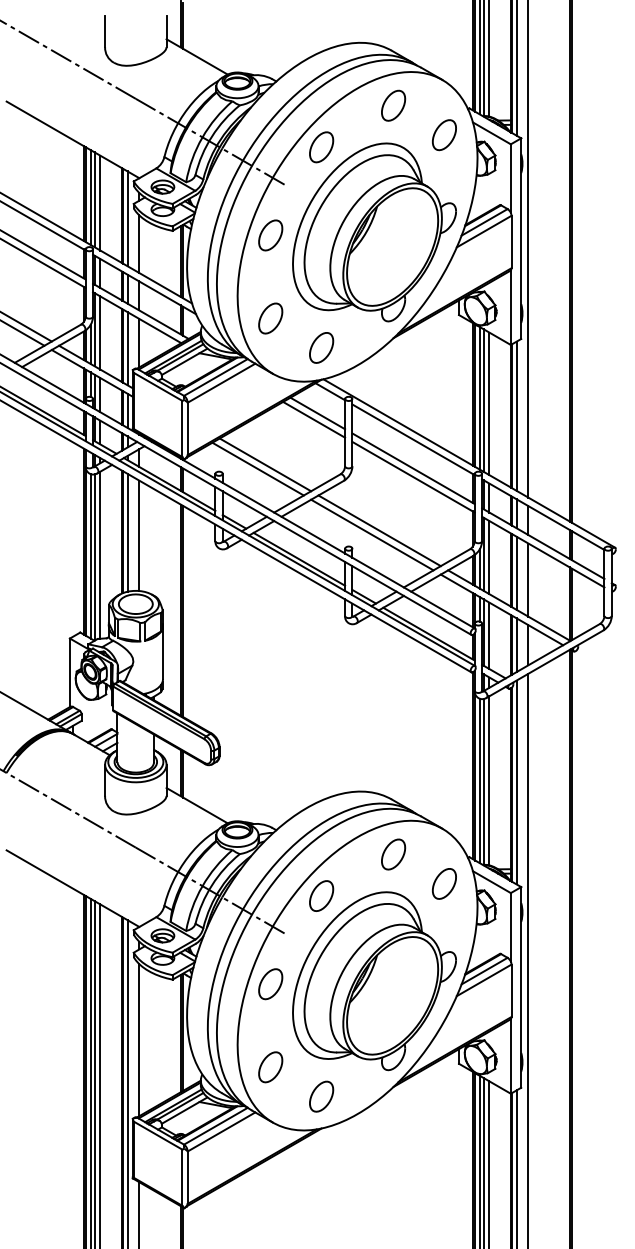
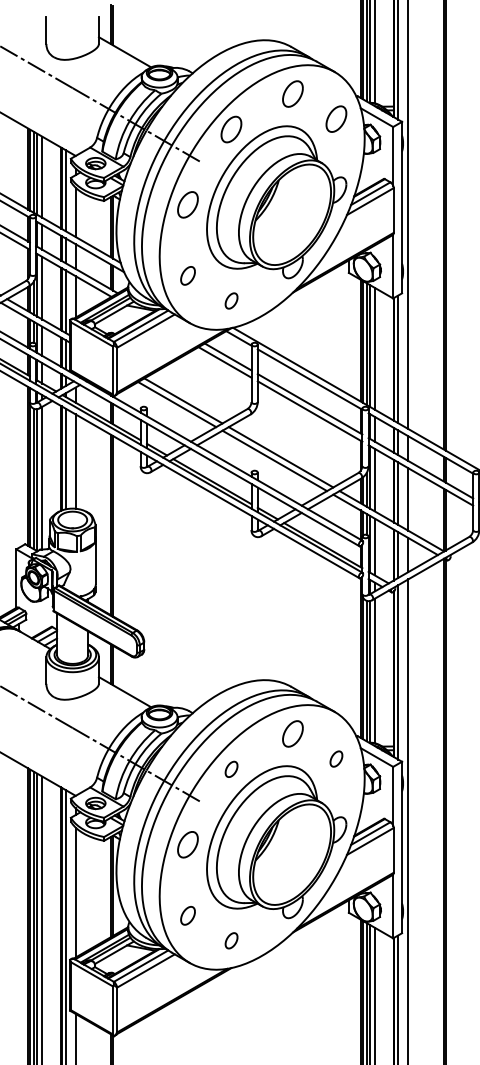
part: (270, 318) -> (187, 275), size x0.7
part: (321, 347) -> (231, 300), size x0.6
part: (444, 883) -> (336, 758), size x0.6
part: (321, 895) -> (231, 768), size x0.6
part: (270, 1067) -> (187, 915), size x0.7
part: (321, 1096) -> (231, 940), size x0.6

